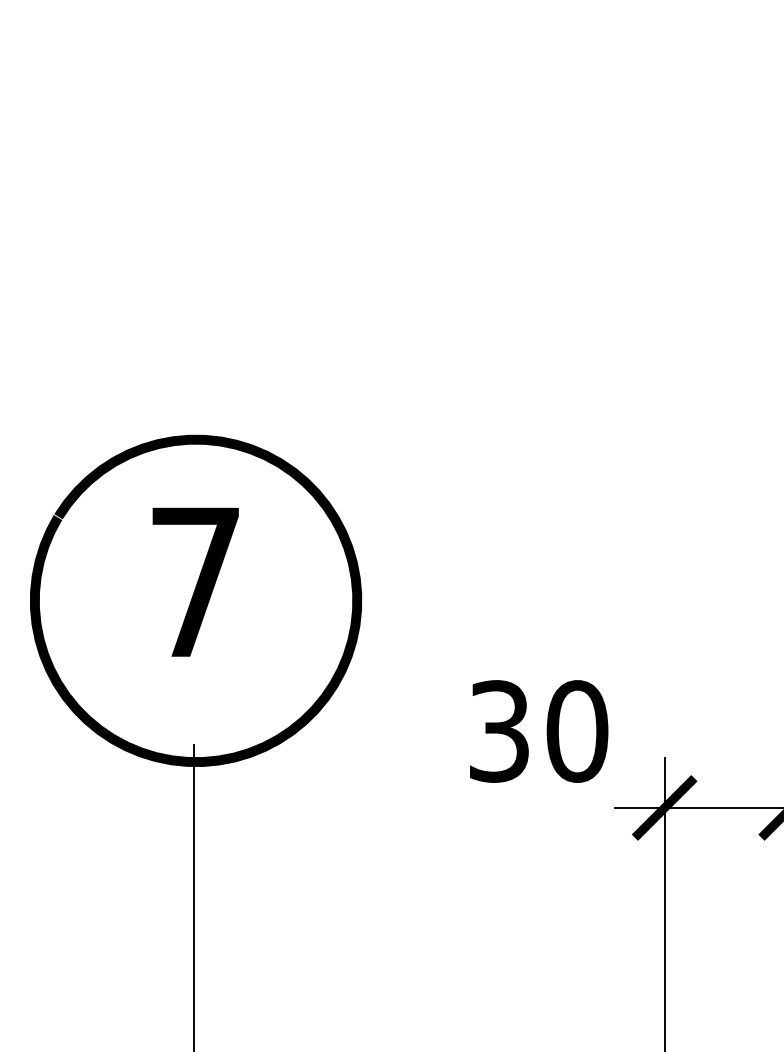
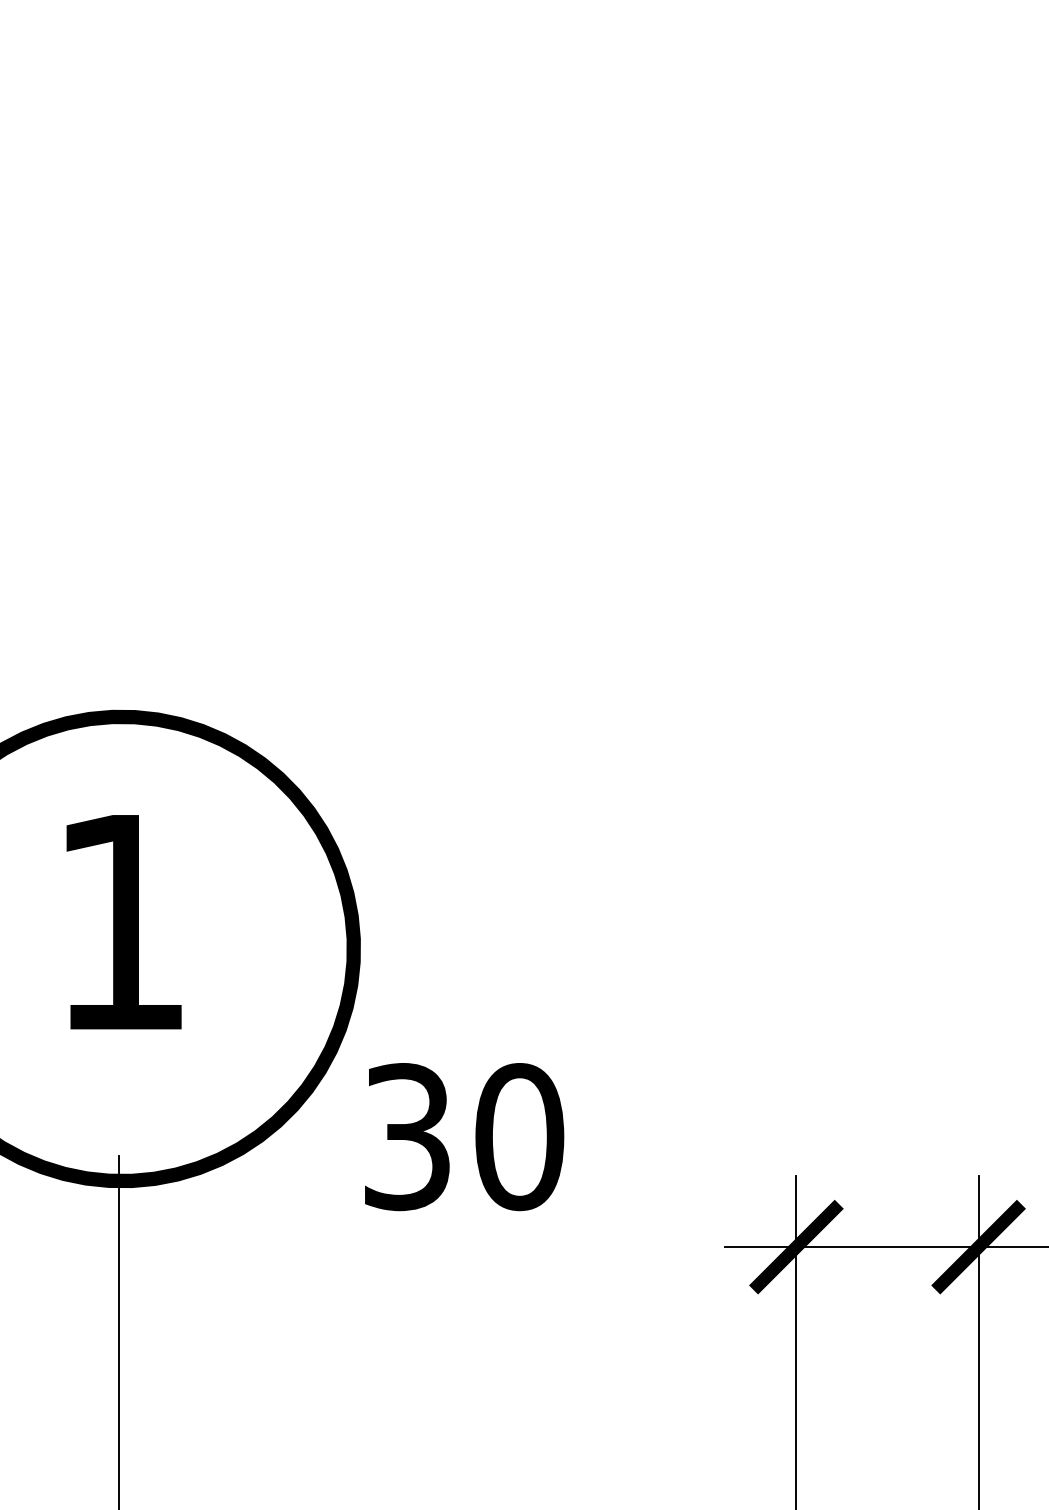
text: (195, 581) -> (120, 921), 7 -> 1
text: (539, 731) -> (465, 1137), moved

